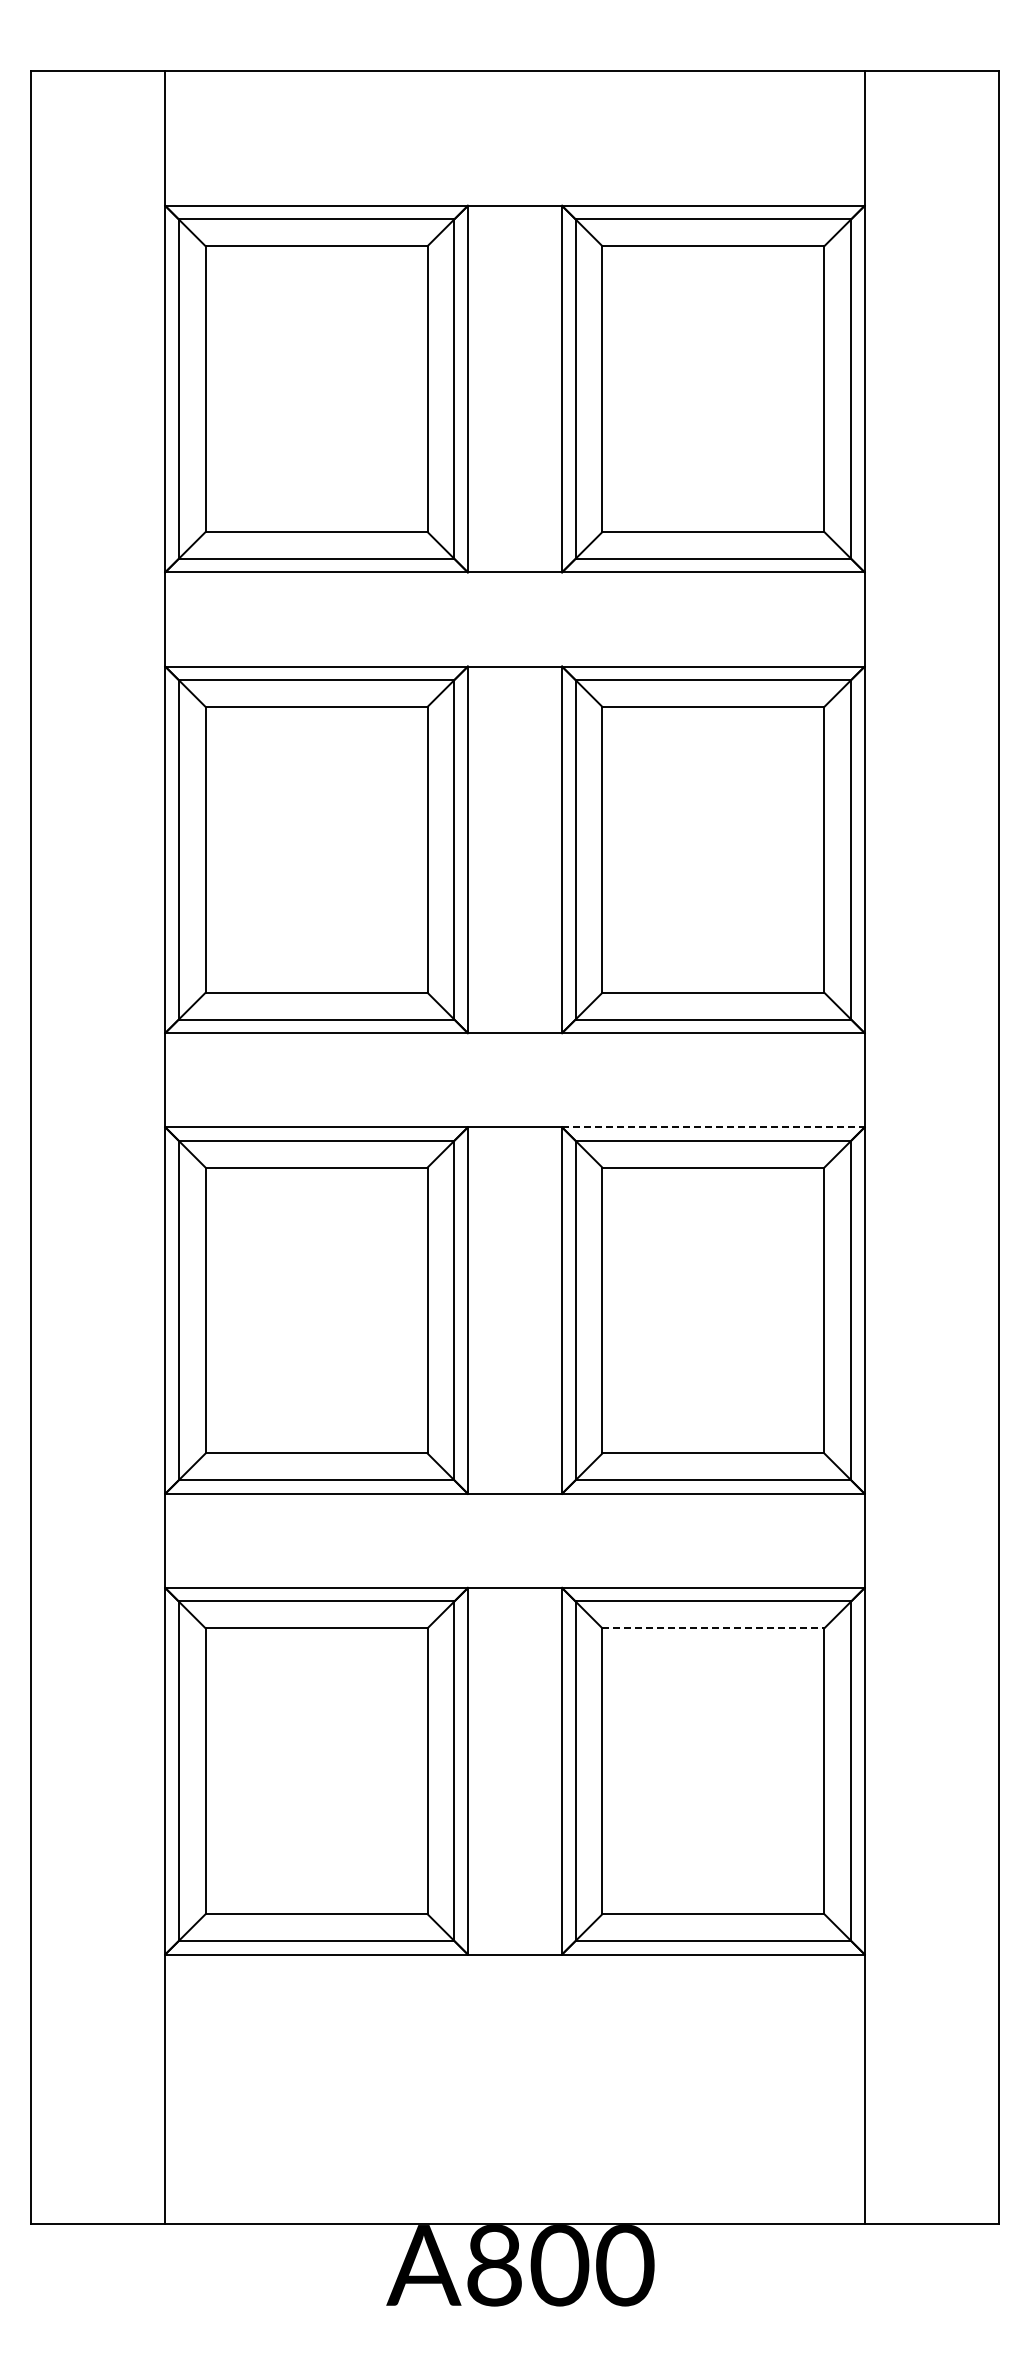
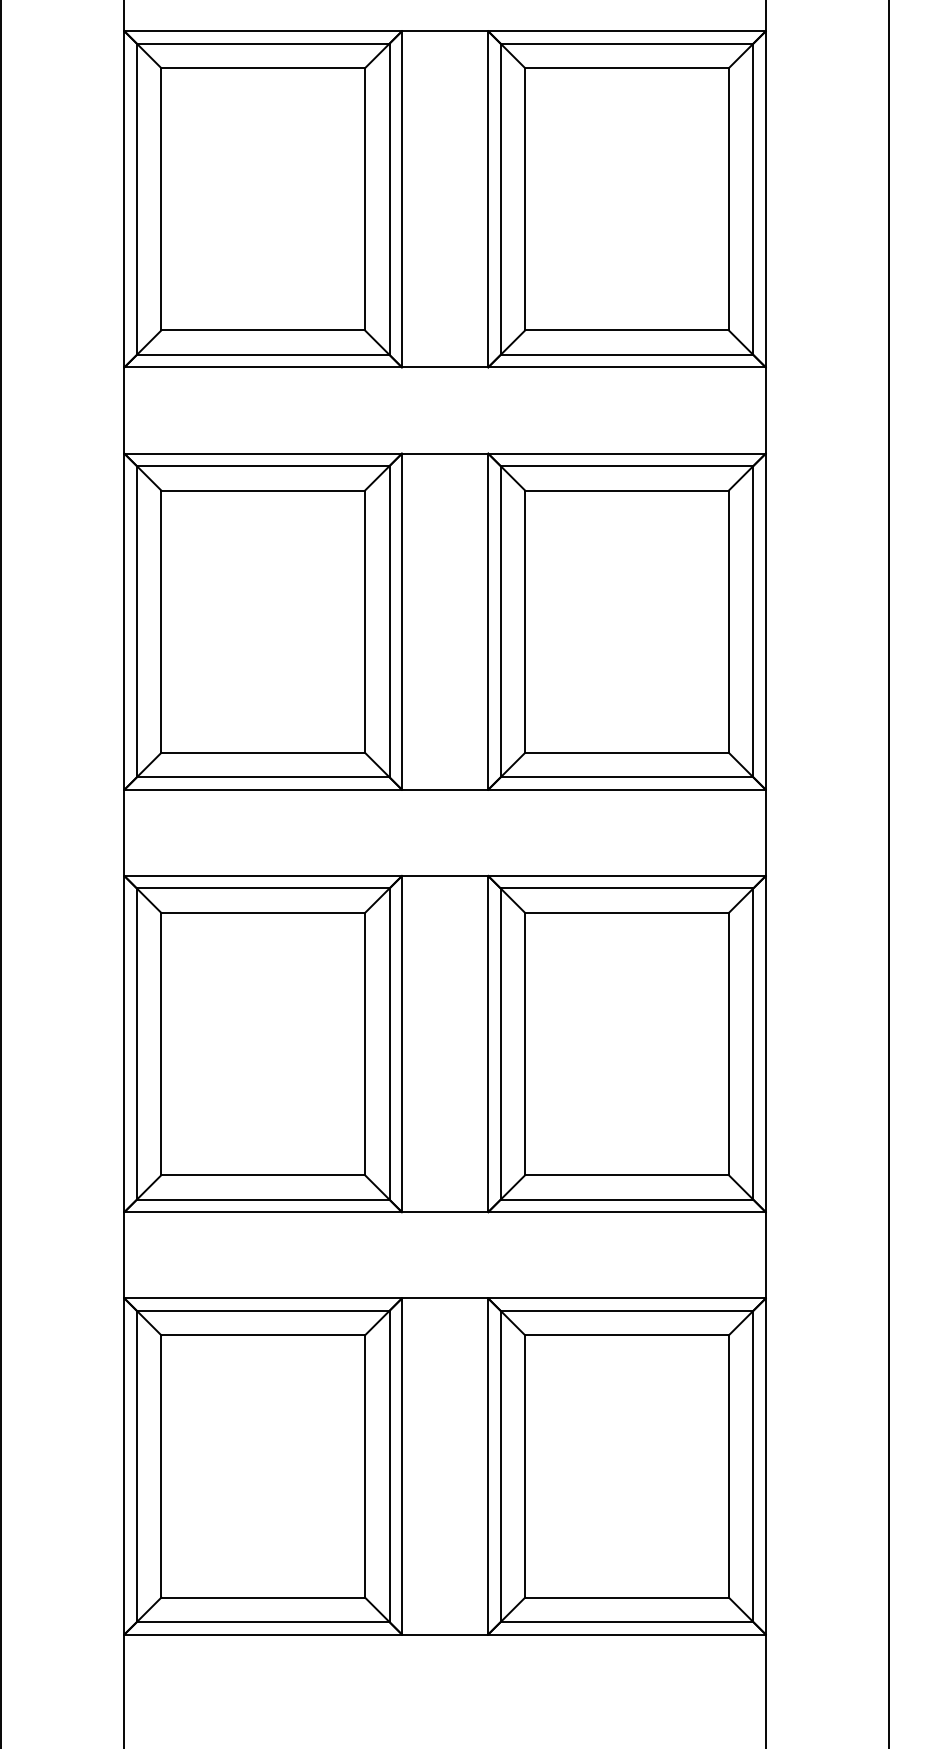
line: (713, 1127) -> (627, 876), dashed -> solid
line: (713, 1628) -> (627, 1335), dashed -> solid

